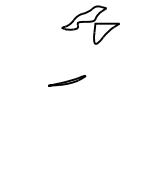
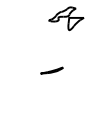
line: (66, 80) -> (51, 70), moved

